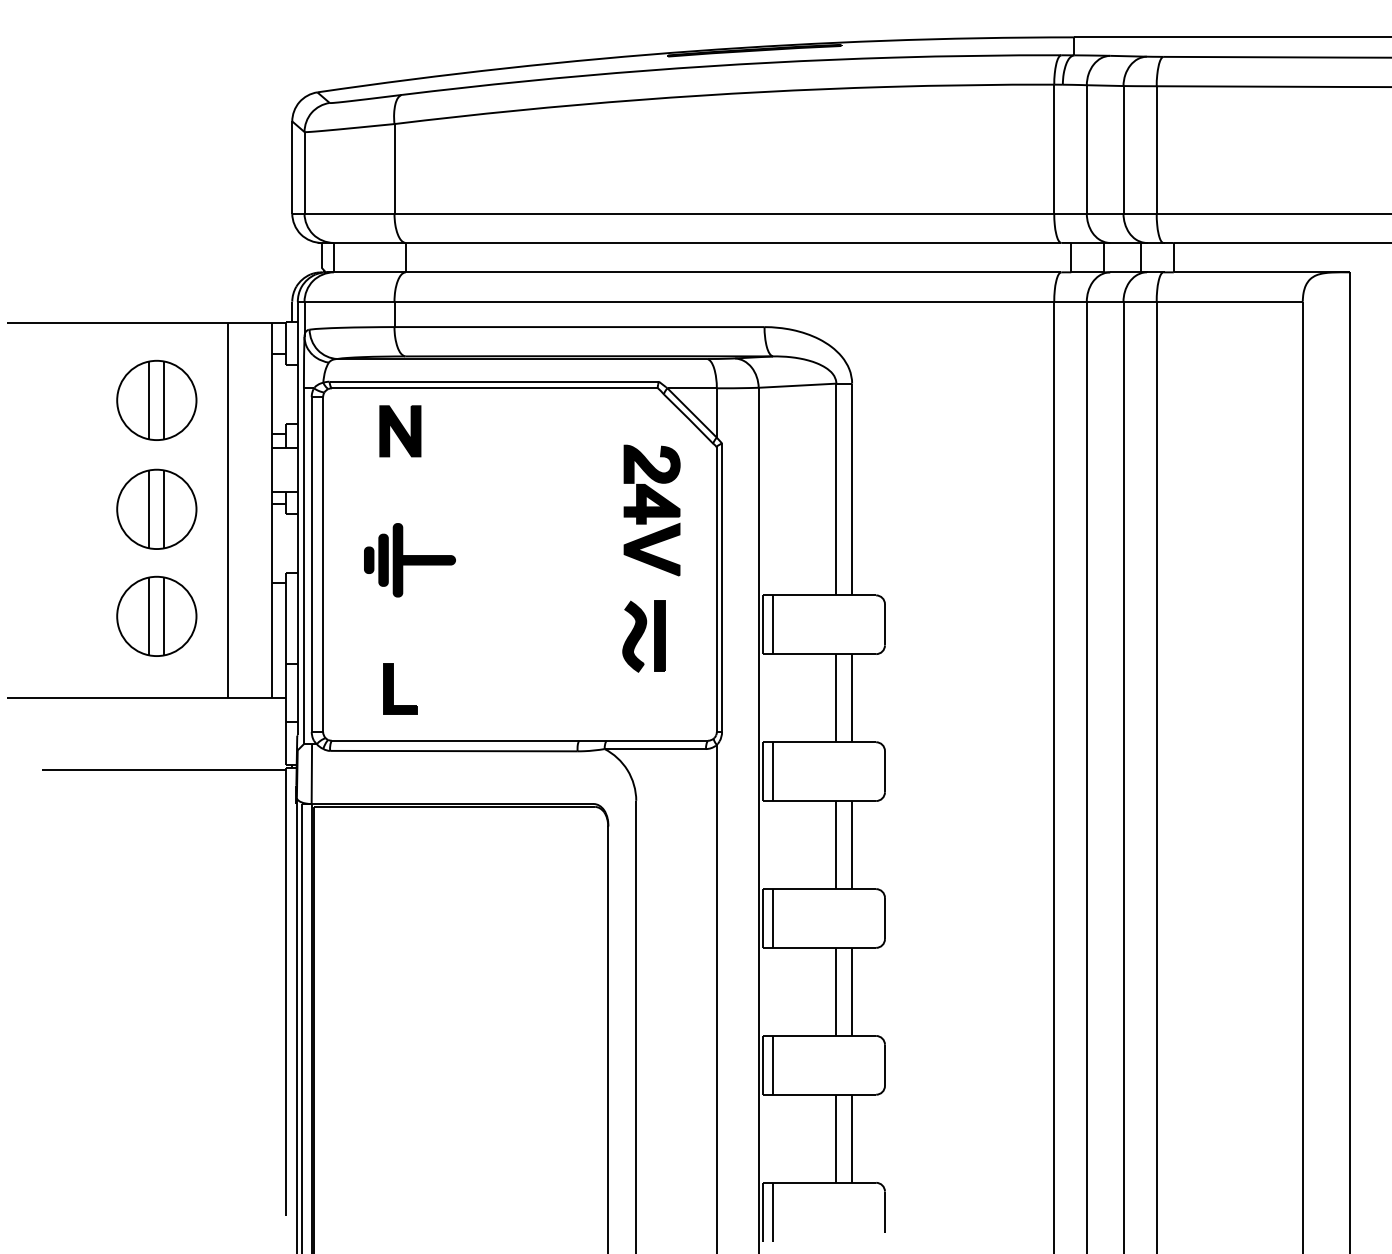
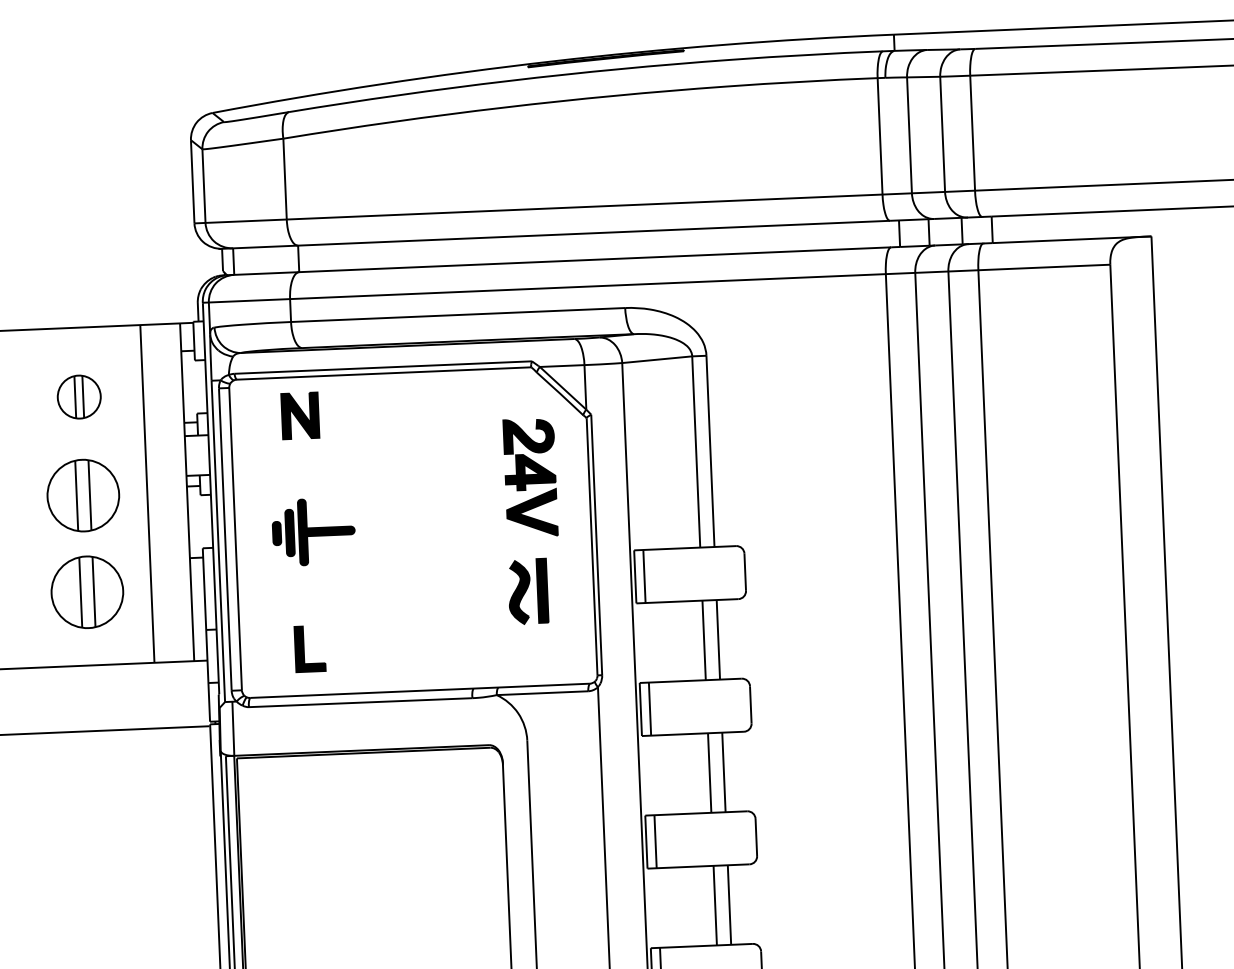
part: (156, 399) -> (78, 396), size x0.6

